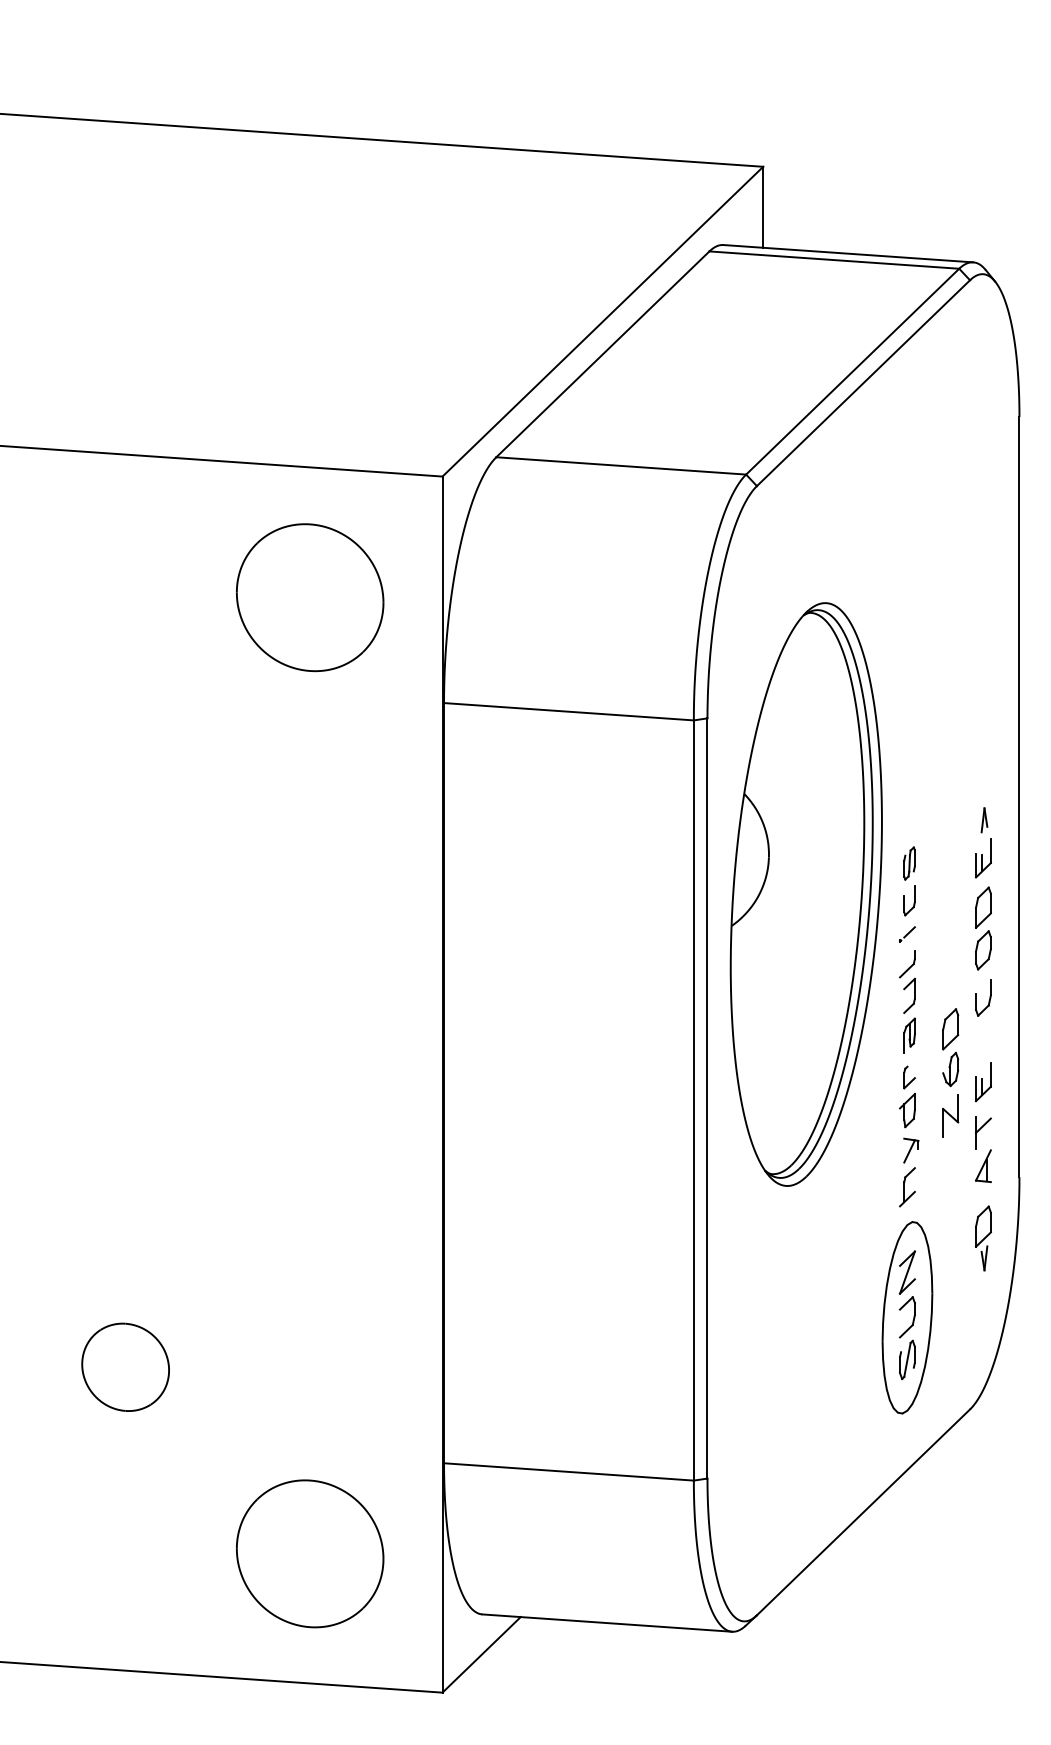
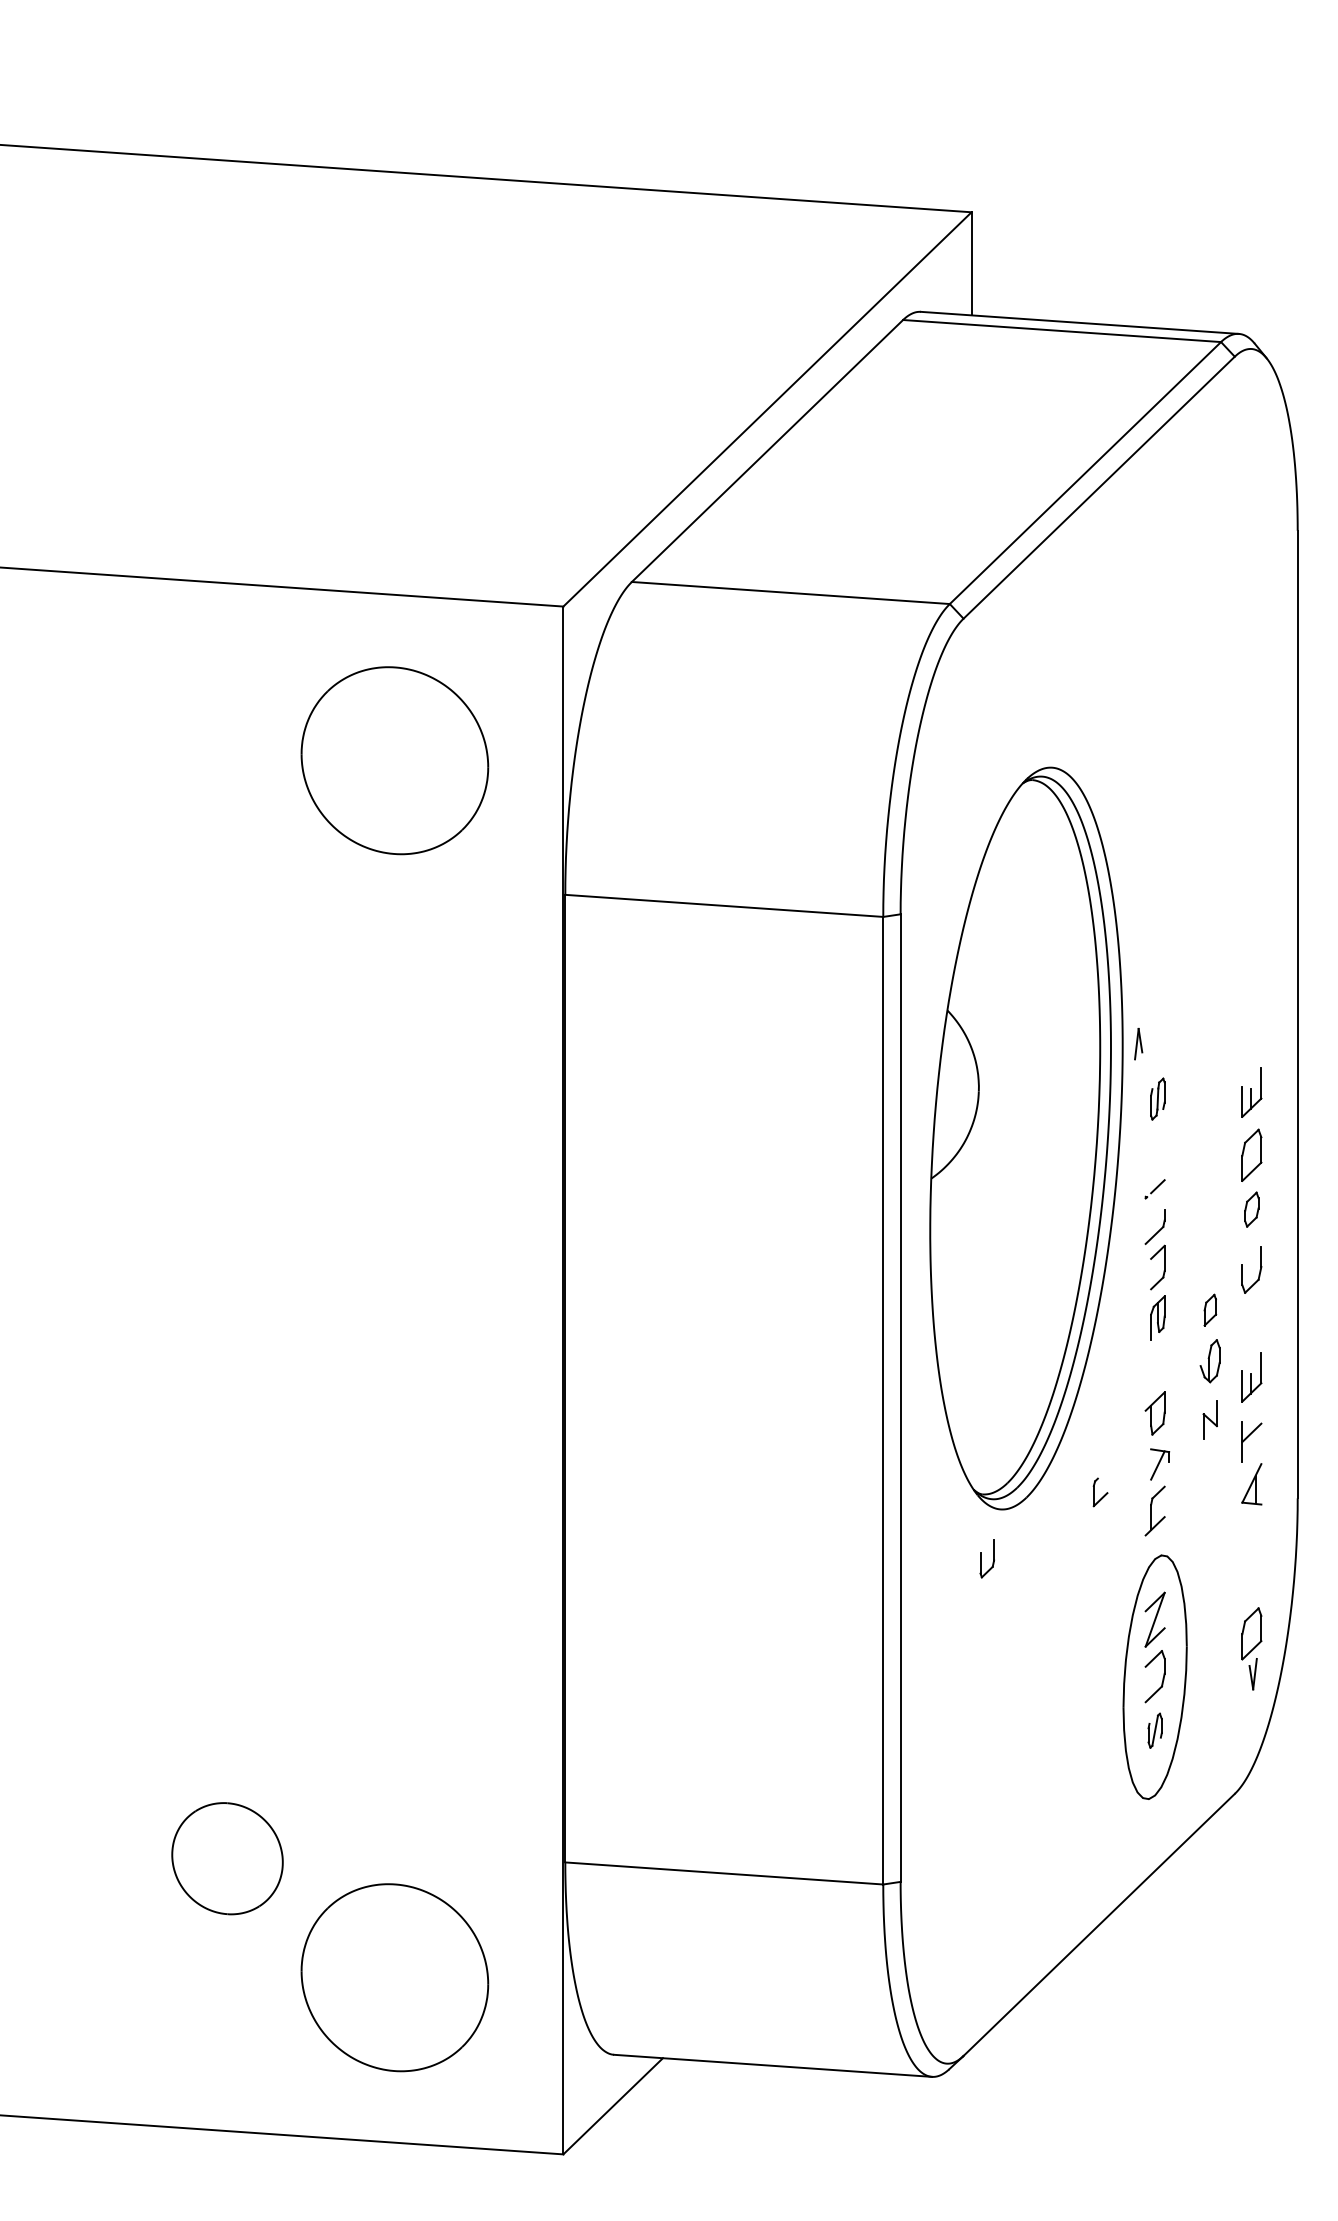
part: (984, 820) -> (1138, 1044), moved
part: (909, 900) -> (987, 1558), moved
part: (983, 950) -> (1251, 1209), size x0.7
part: (950, 1029) -> (1209, 1310), size x0.6
part: (909, 1077) -> (1100, 1492), moved
part: (950, 1115) -> (1209, 1419), size x0.7
part: (983, 1238) -> (1251, 1648), moved
part: (907, 1359) -> (1155, 1730), size x0.7
part: (125, 1366) -> (227, 1857), moved

